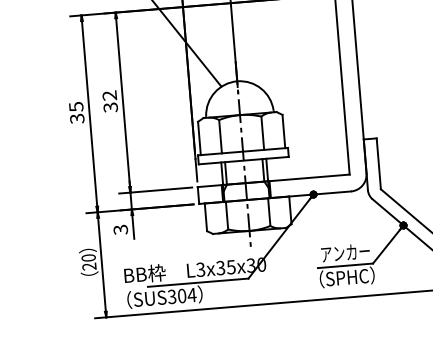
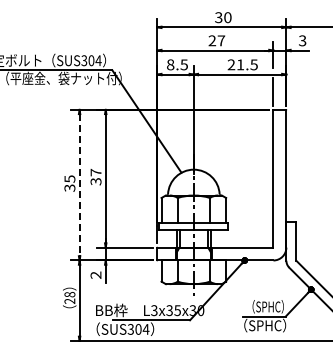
text: (109, 95) -> (95, 172), 32 -> 37
line: (89, 114) -> (79, 185), solid -> dashed
text: (121, 228) -> (96, 274), 3 -> 2
text: (345, 252) -> (265, 306), アンカー -> （SPHC）
text: (89, 257) -> (70, 294), 20 -> 28

